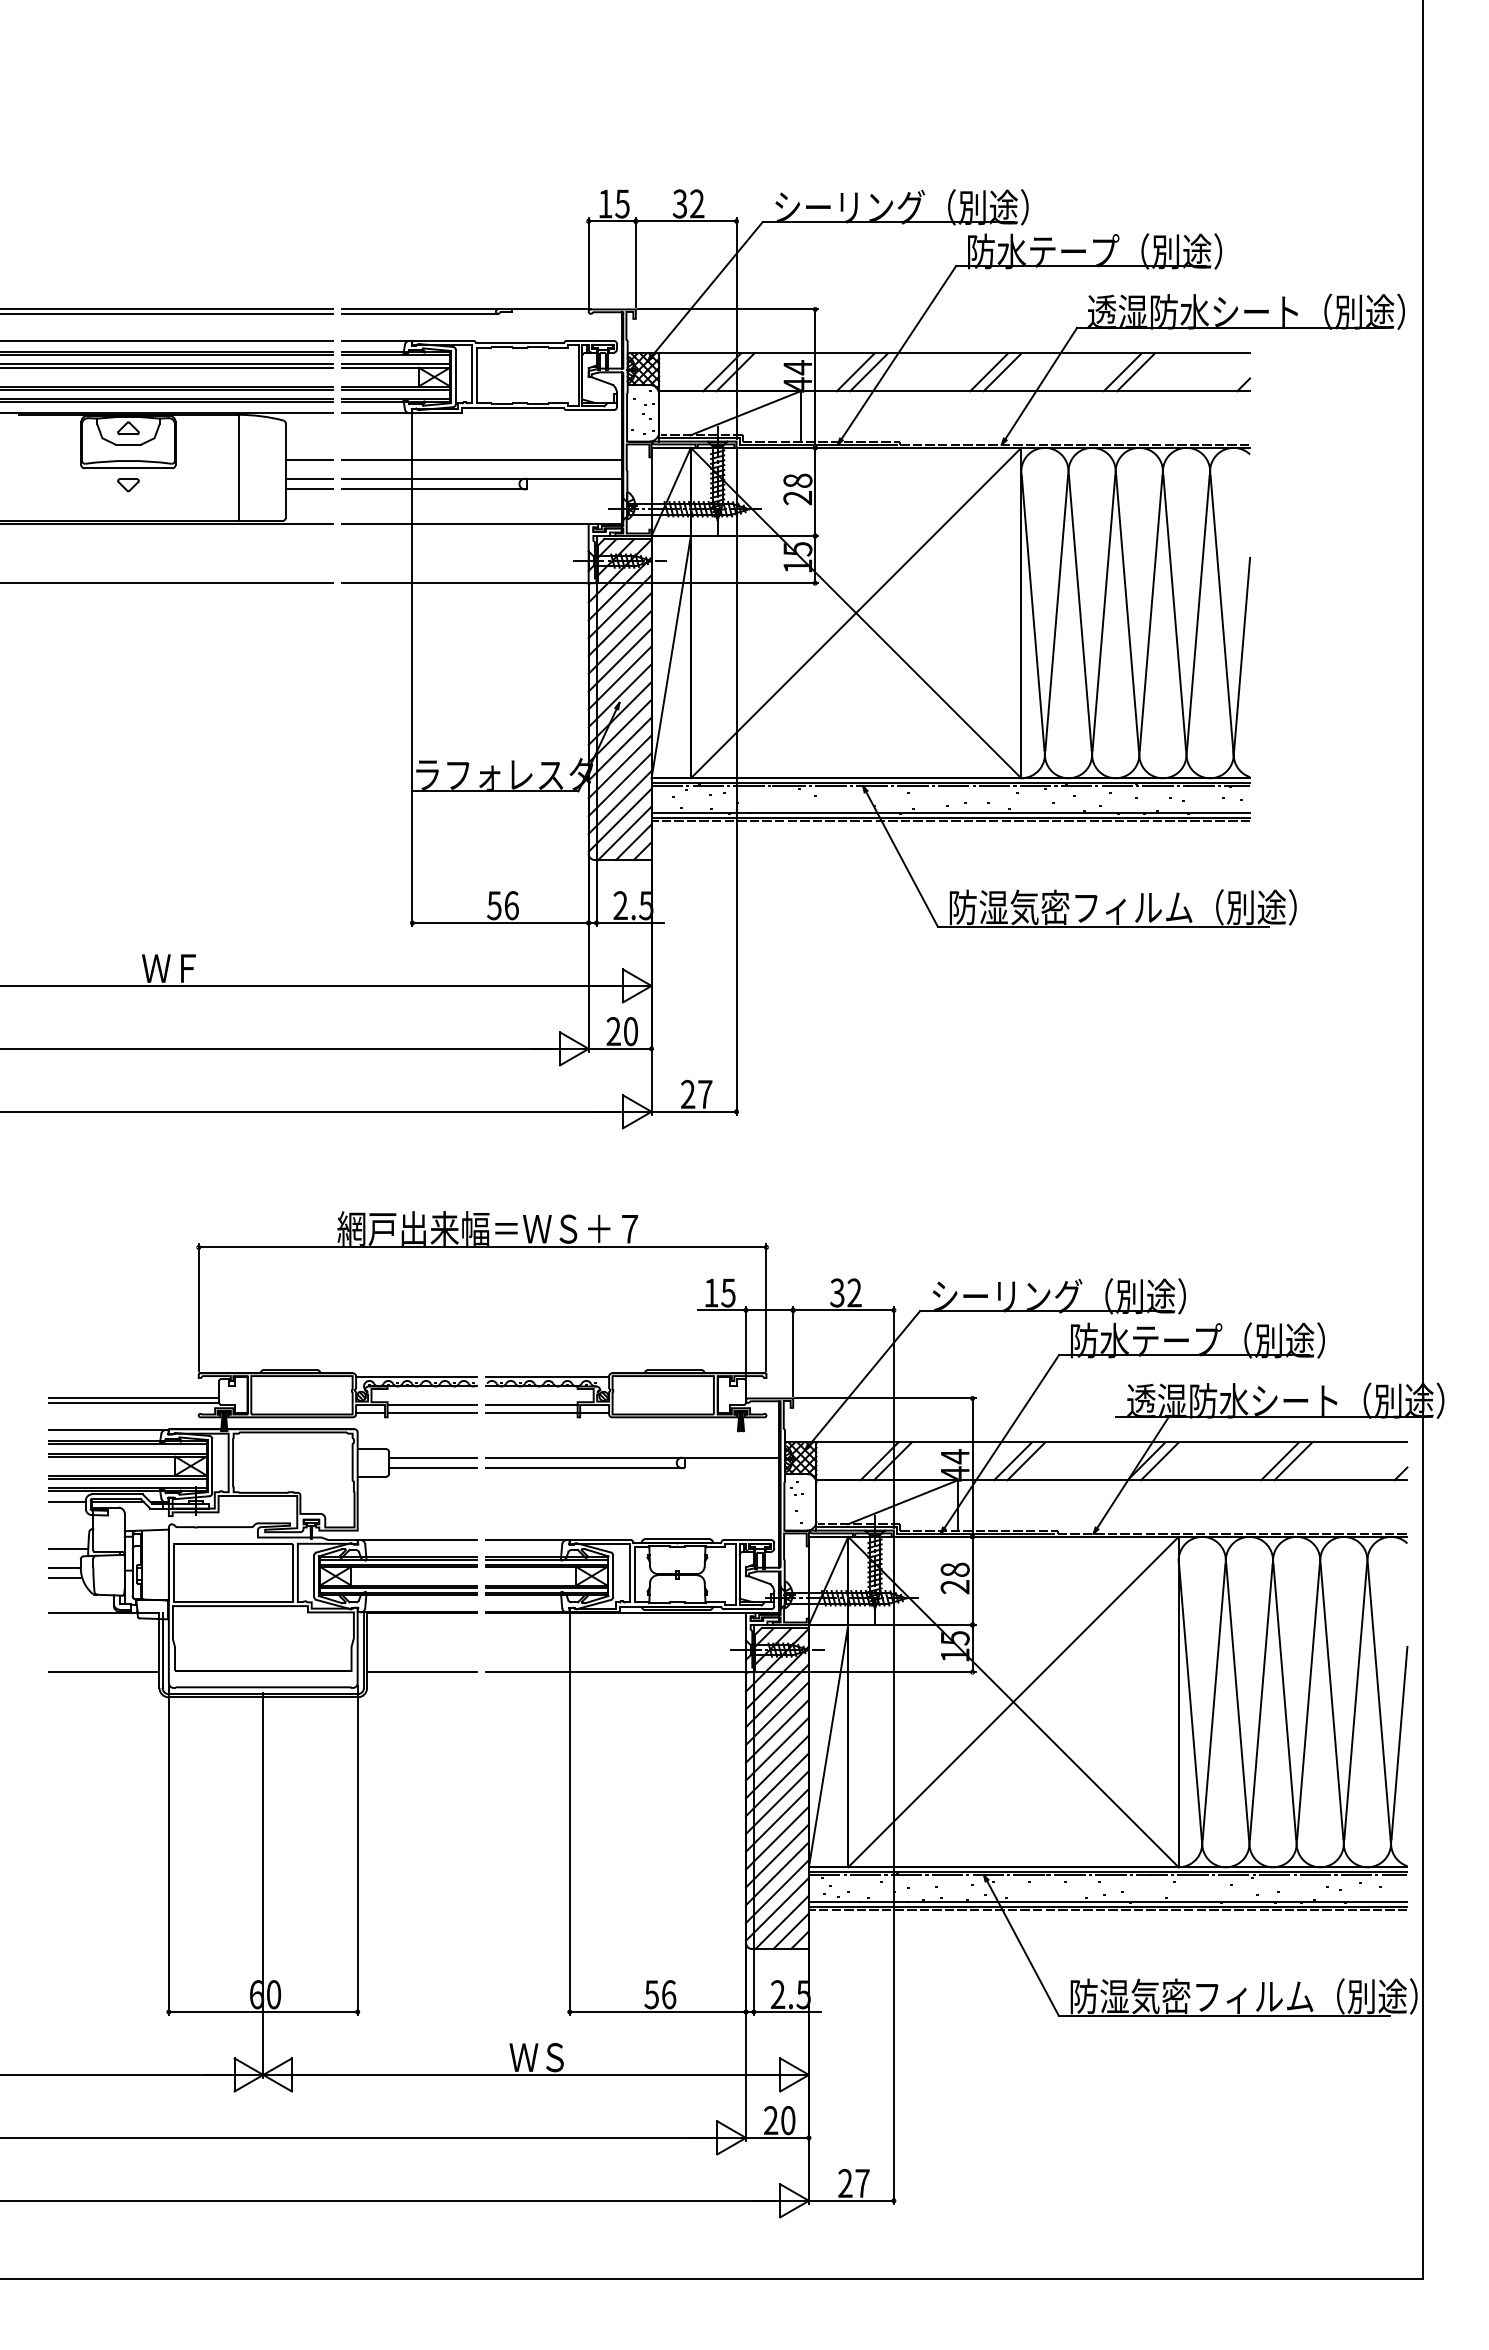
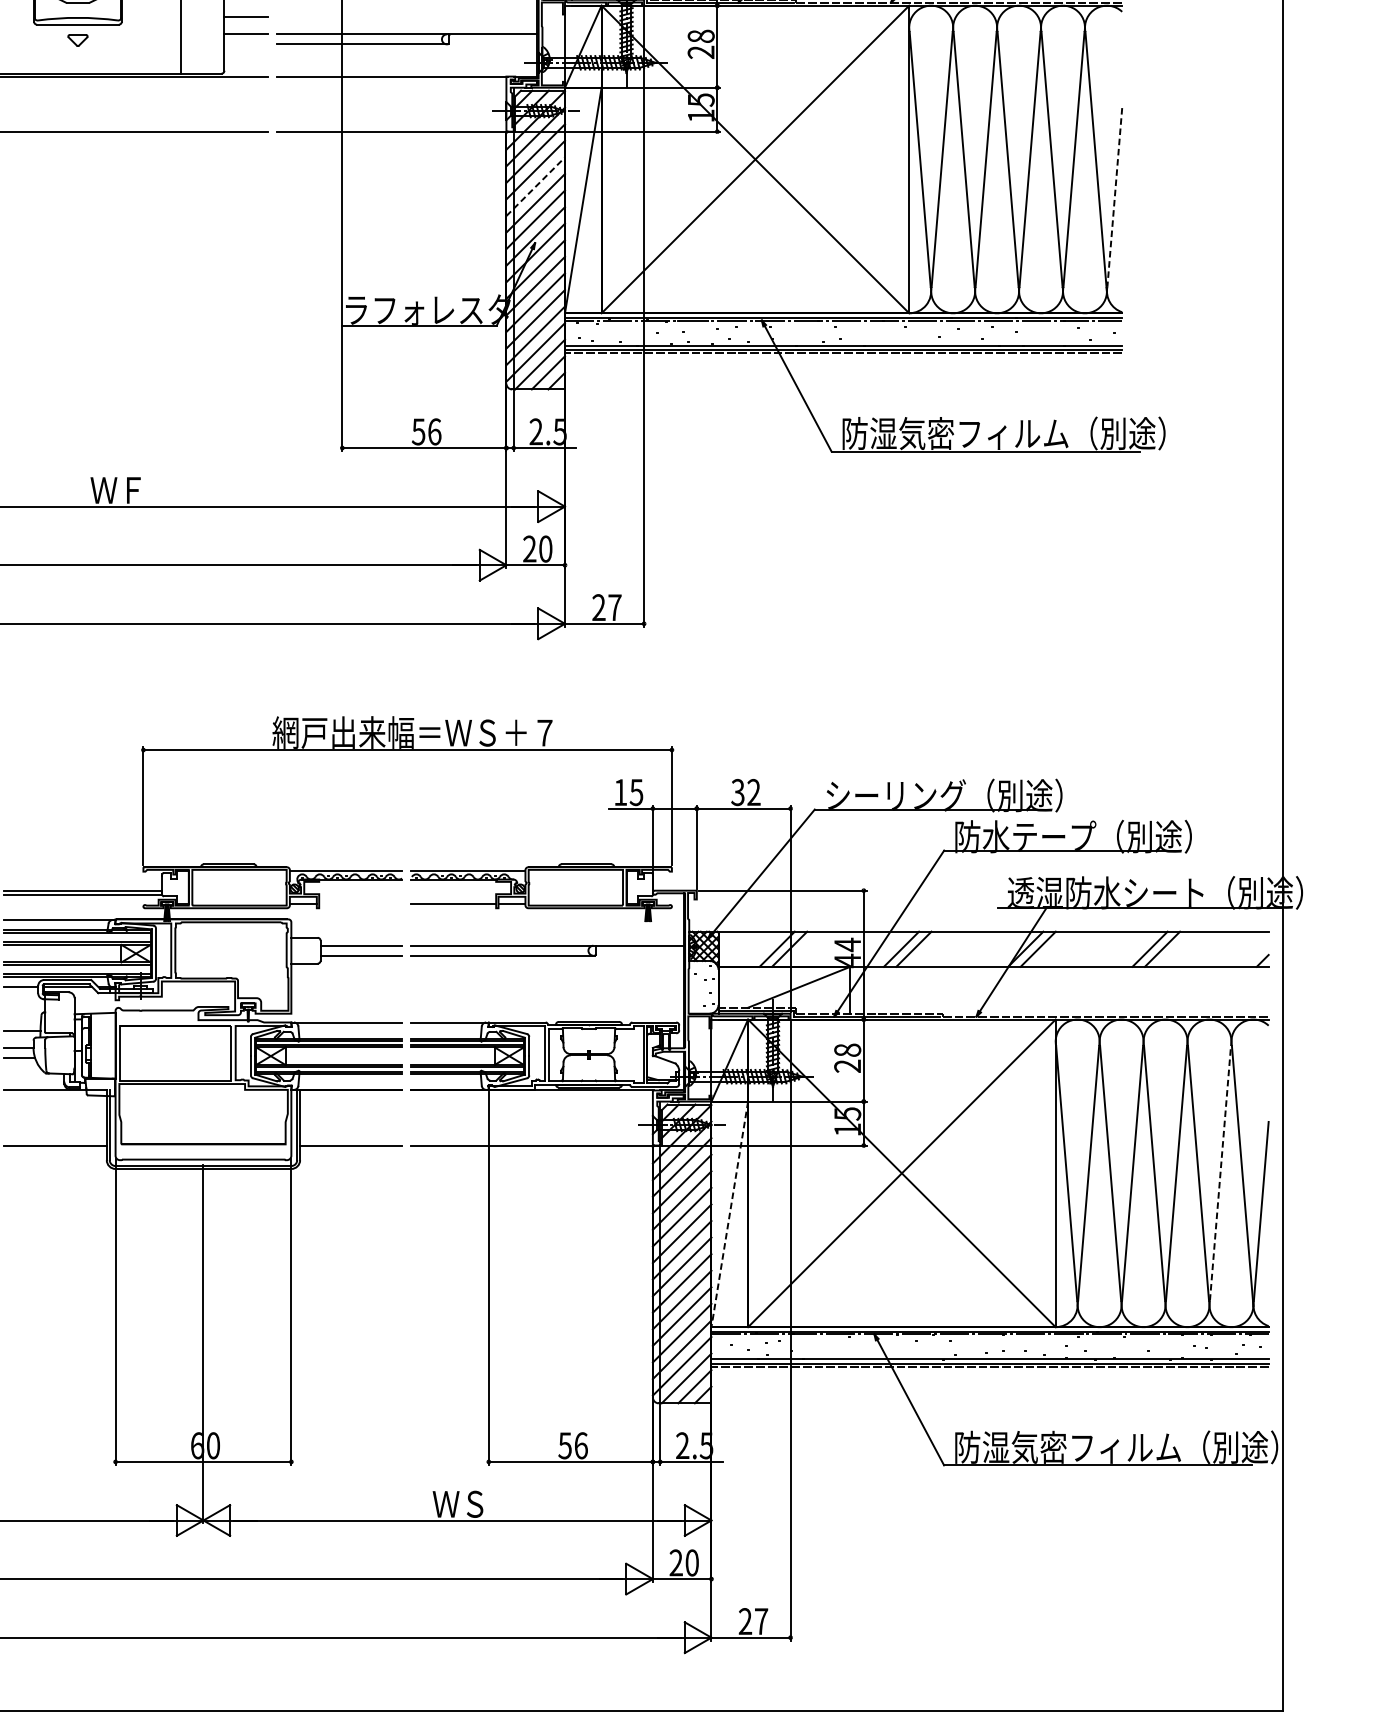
line: (481, 460) -> (406, 17), removed
line: (309, 489) -> (246, 44), removed
line: (620, 641) -> (536, 185), solid -> dashed
line: (1242, 654) -> (1115, 198), solid -> dashed
line: (431, 1405) -> (360, 897), removed
line: (531, 1405) -> (453, 897), removed
line: (431, 1413) -> (360, 904), removed
line: (1355, 1701) -> (1220, 1172), solid -> dashed
line: (828, 1746) -> (729, 1214), solid -> dashed

